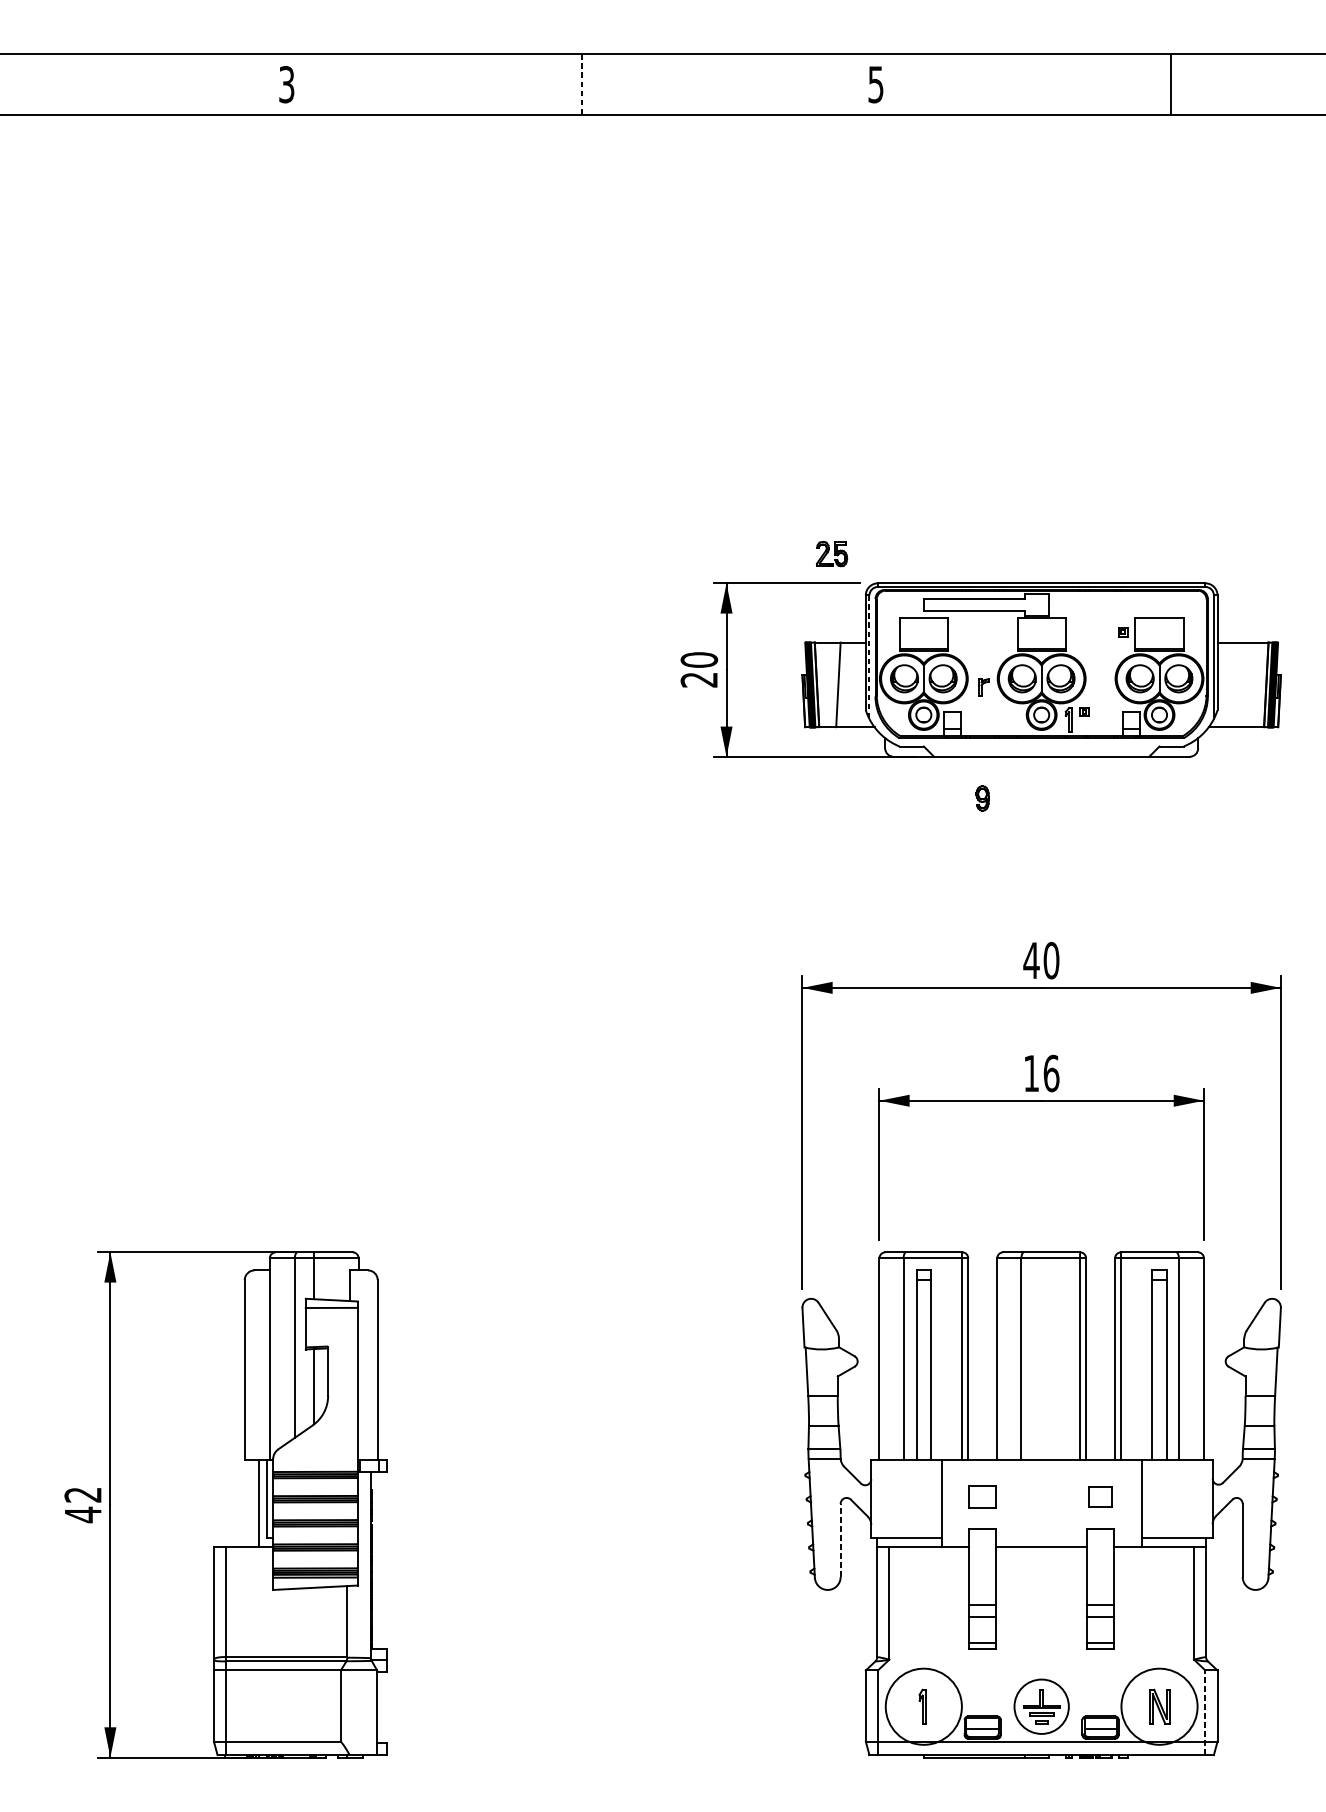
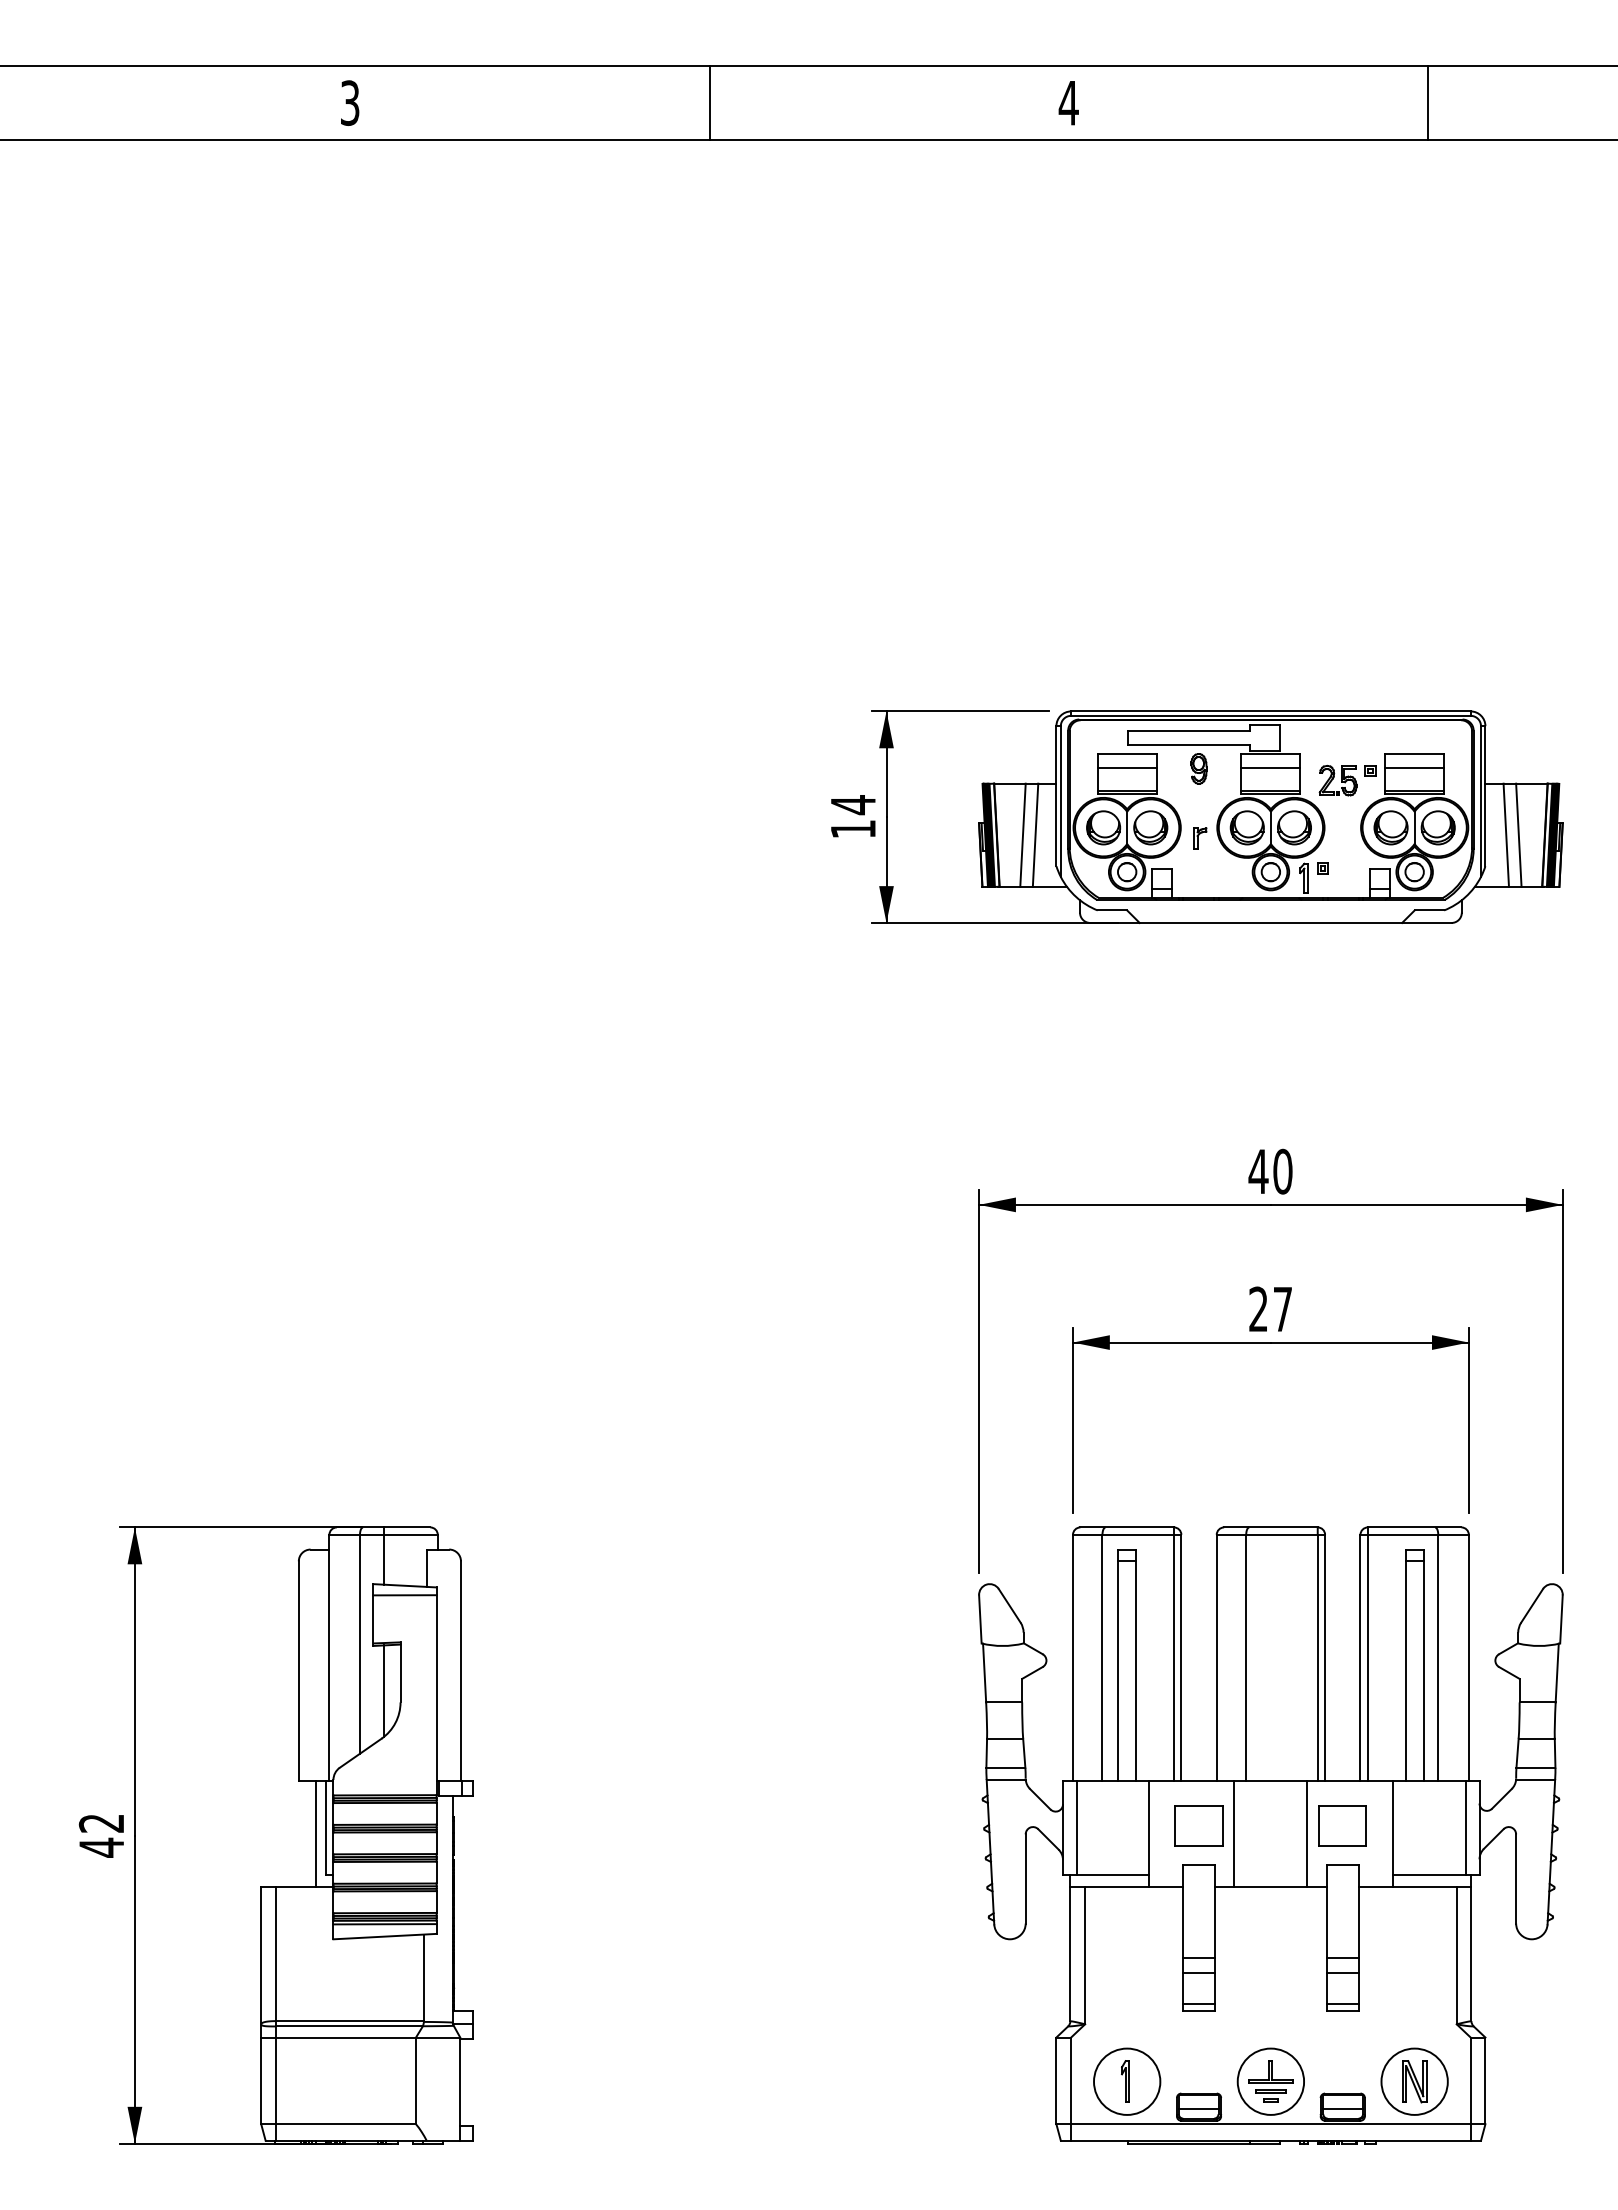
line: (581, 84) -> (709, 103), dashed -> solid
text: (875, 84) -> (1068, 103), 5 -> 4
part: (831, 553) -> (1337, 780), moved
line: (923, 630) -> (1126, 768), added
line: (1041, 630) -> (1270, 768), added
line: (1159, 630) -> (1414, 768), added
line: (869, 658) -> (1060, 802), dashed -> solid
text: (699, 669) -> (853, 816), 20 -> 14
line: (848, 684) -> (1035, 834), added
line: (1233, 684) -> (1505, 834), added
line: (1244, 684) -> (1518, 834), added
part: (982, 798) -> (1198, 768), moved
text: (1041, 1073) -> (1270, 1309), 16 -> 27
part: (982, 1496) -> (1198, 1825), size x1.43
part: (1100, 1496) -> (1342, 1825), size x1.67
line: (883, 1499) -> (1077, 1828), added
line: (1201, 1499) -> (1465, 1828), added
line: (1011, 1504) -> (1234, 1834), added
line: (1071, 1504) -> (1307, 1834), added
line: (840, 1540) -> (1025, 1879), dashed -> solid
circle: (924, 1706) -> (1127, 2081), size x0.71
circle: (1159, 1706) -> (1414, 2081), size x0.71
line: (1205, 1713) -> (1470, 2089), dashed -> solid

